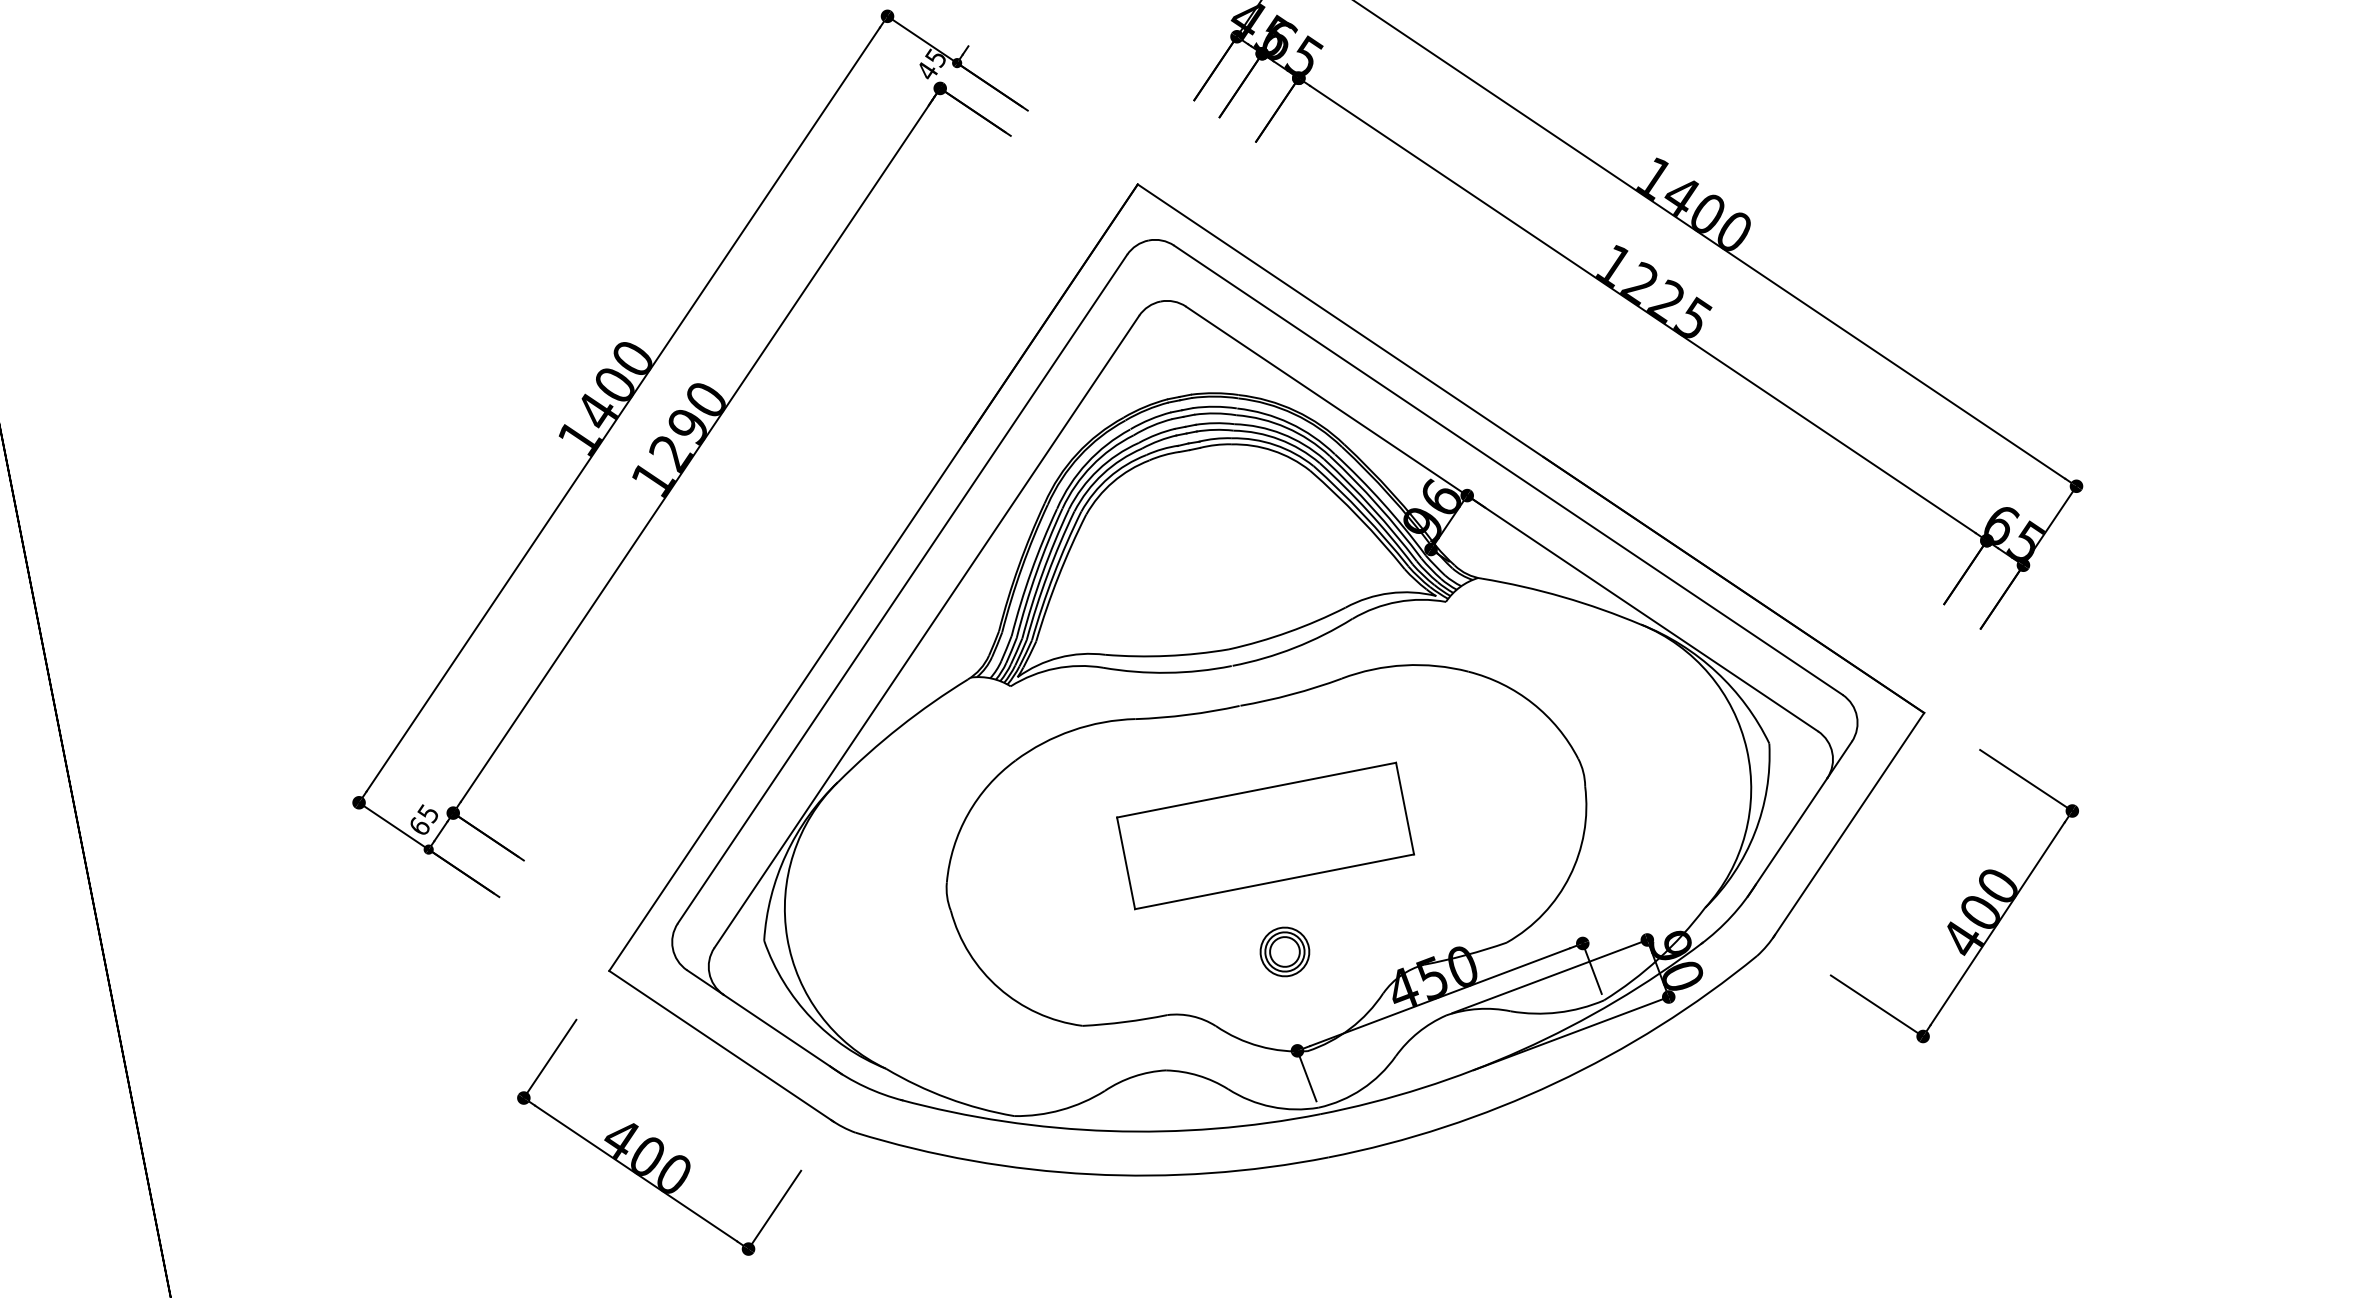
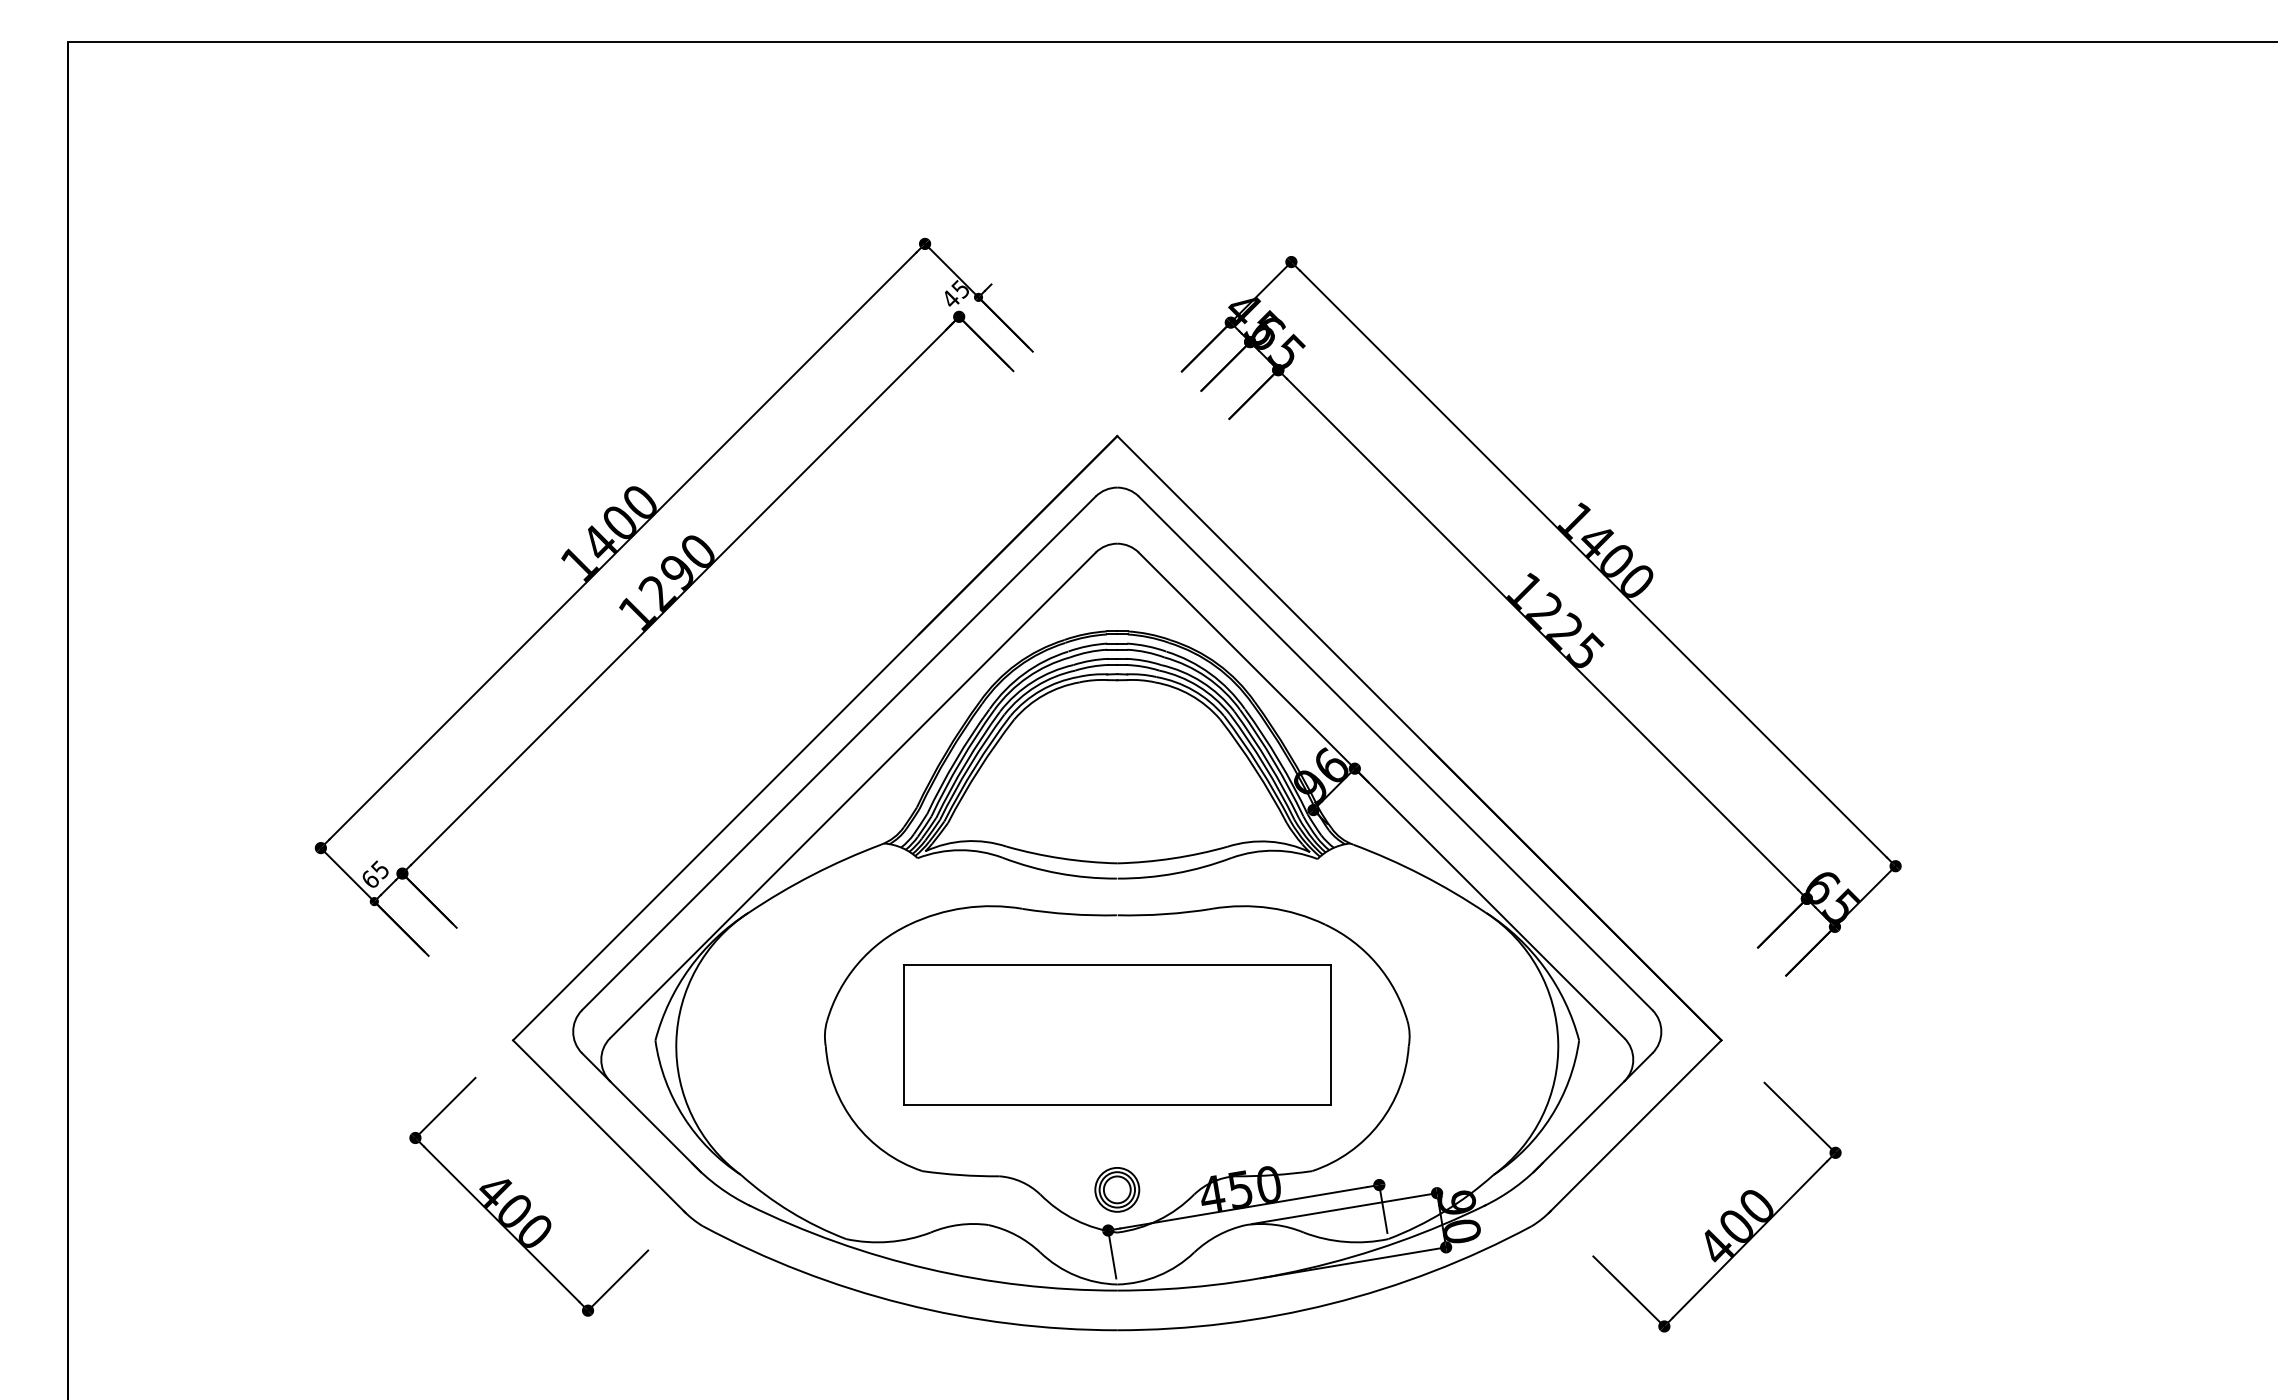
part: (1265, 835) -> (1117, 1034), size x1.67
part: (1285, 951) -> (1117, 1189), moved

